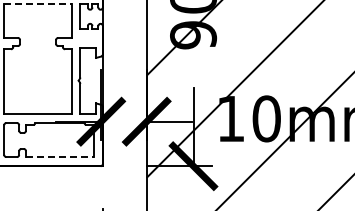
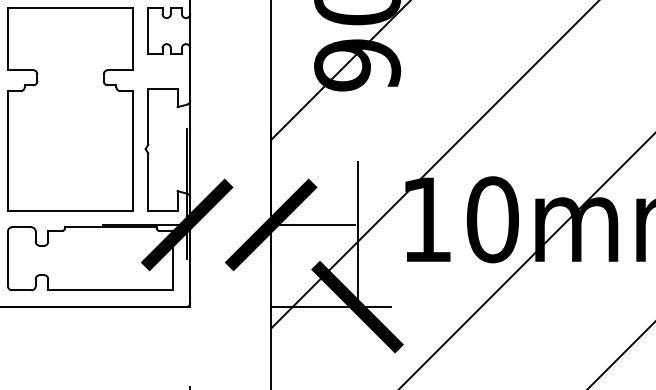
line: (38, 4) -> (71, 8), dashed -> solid
line: (59, 157) -> (110, 291), dashed -> solid

